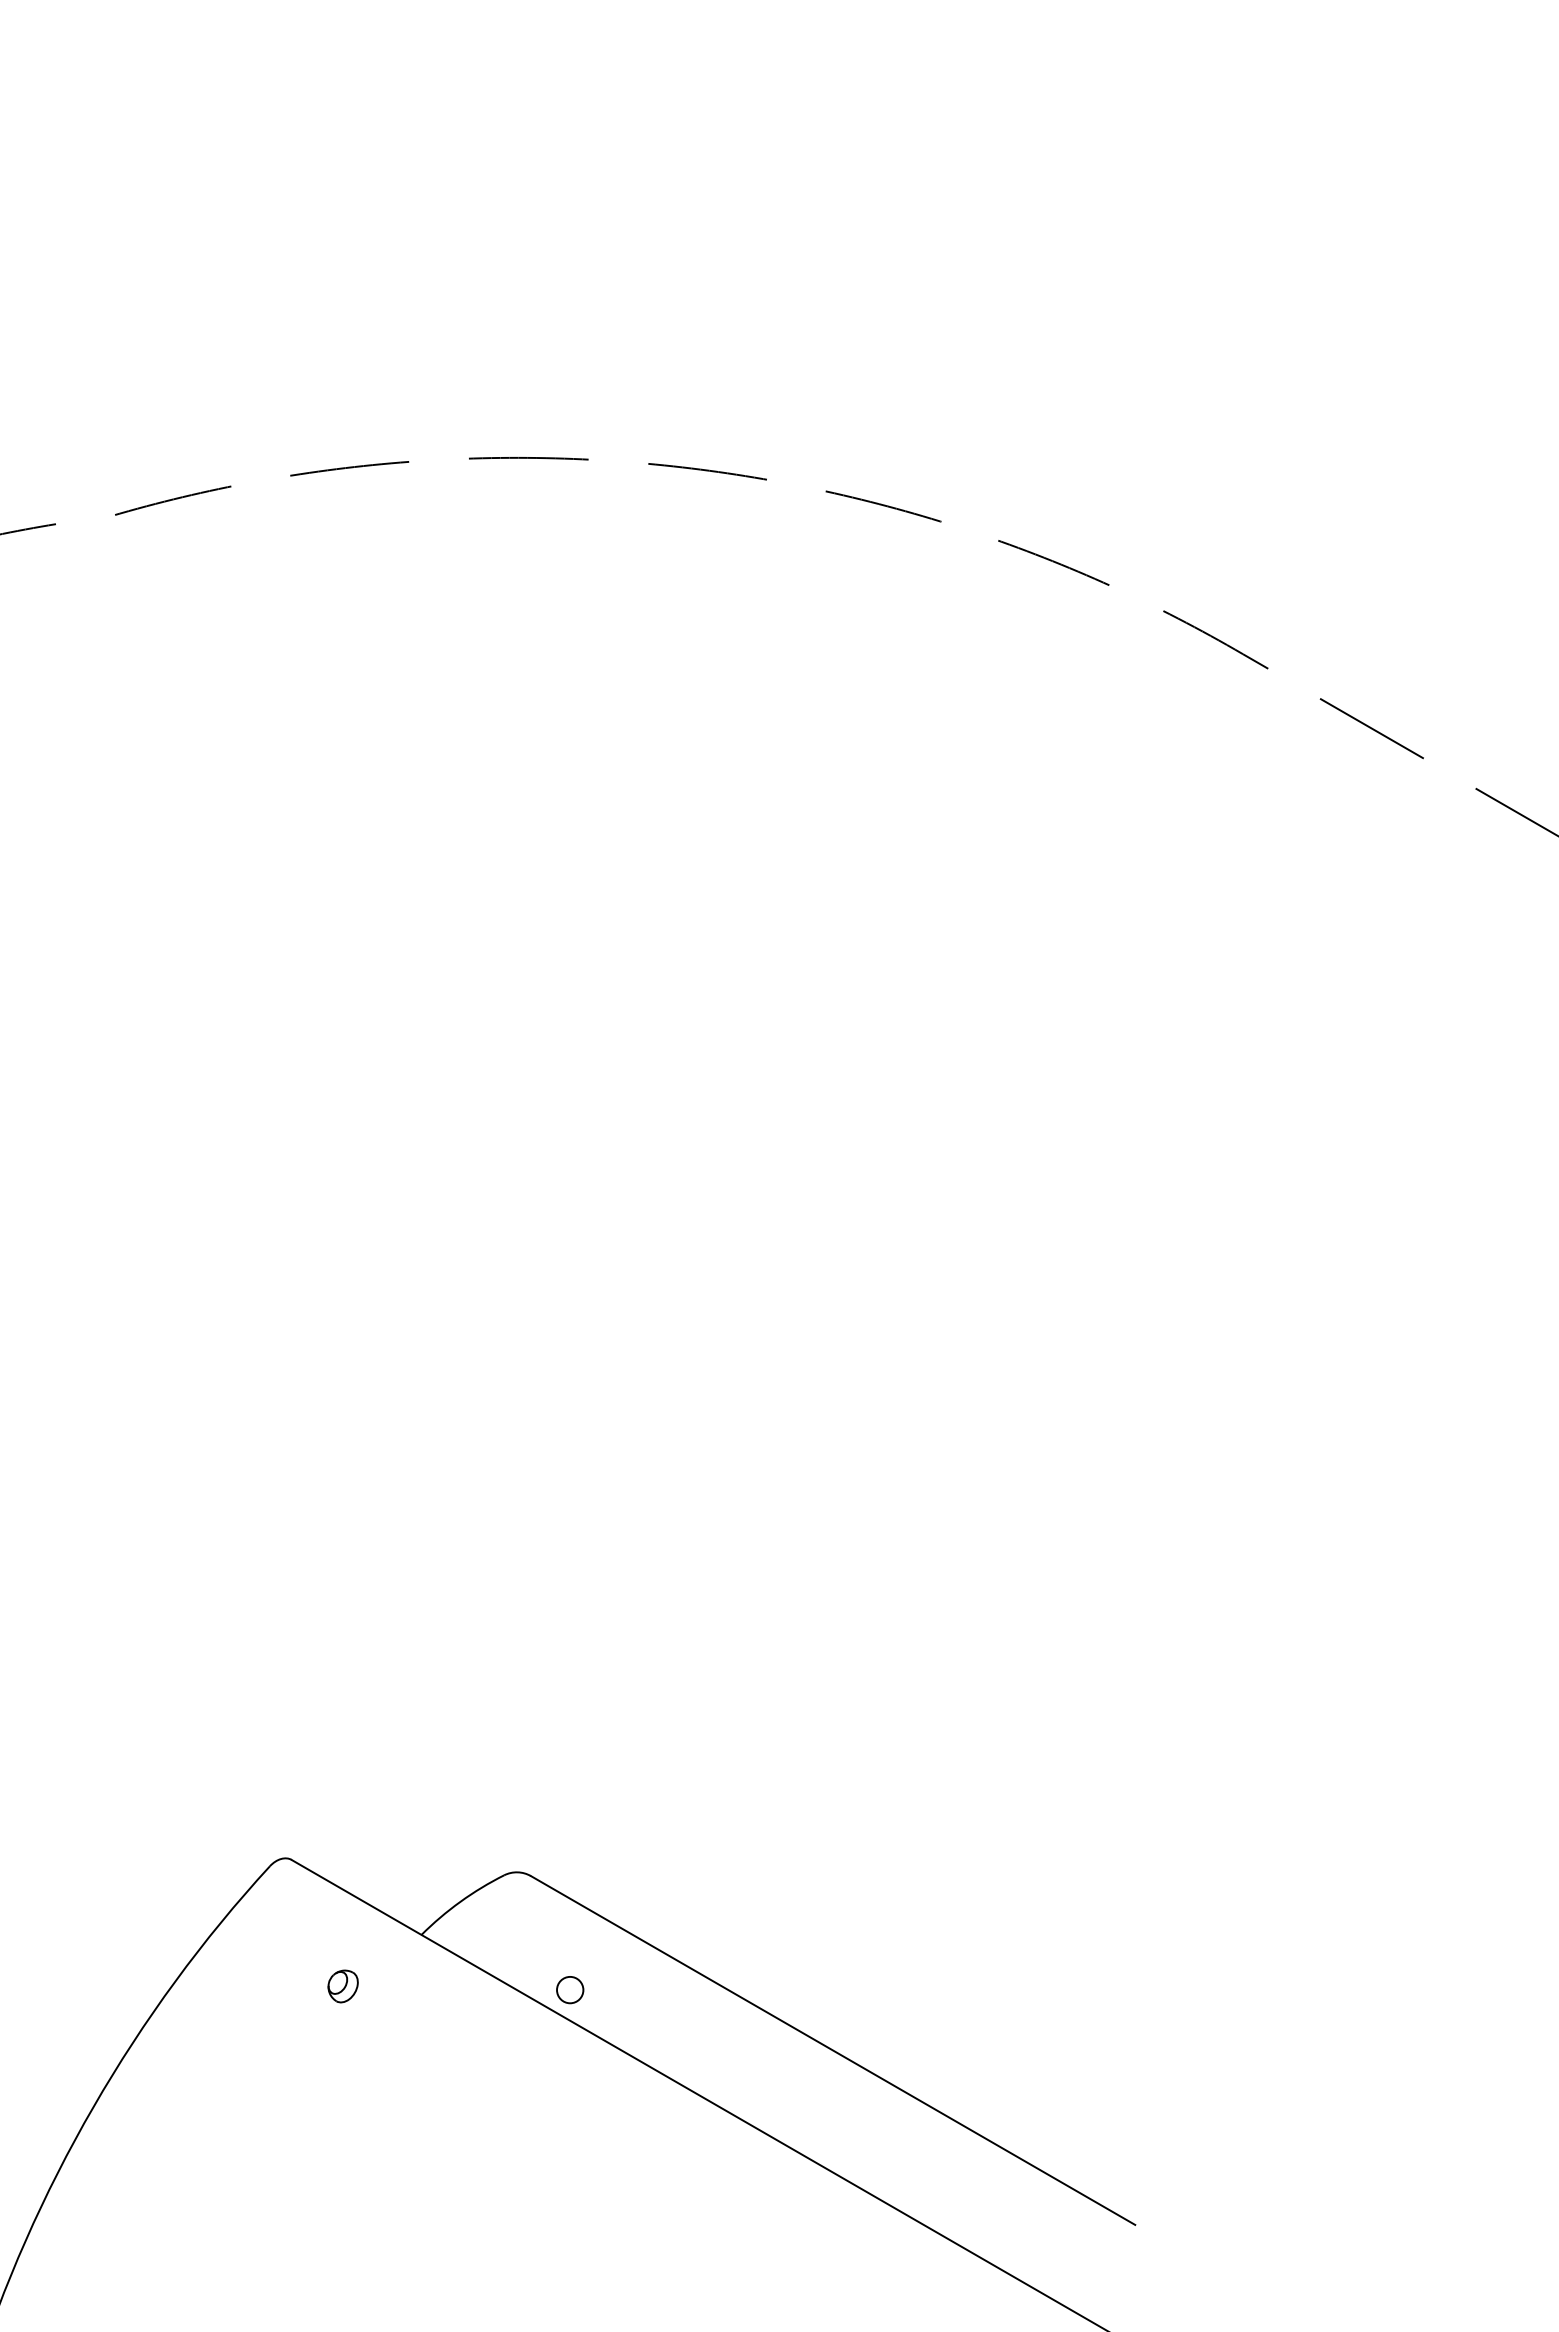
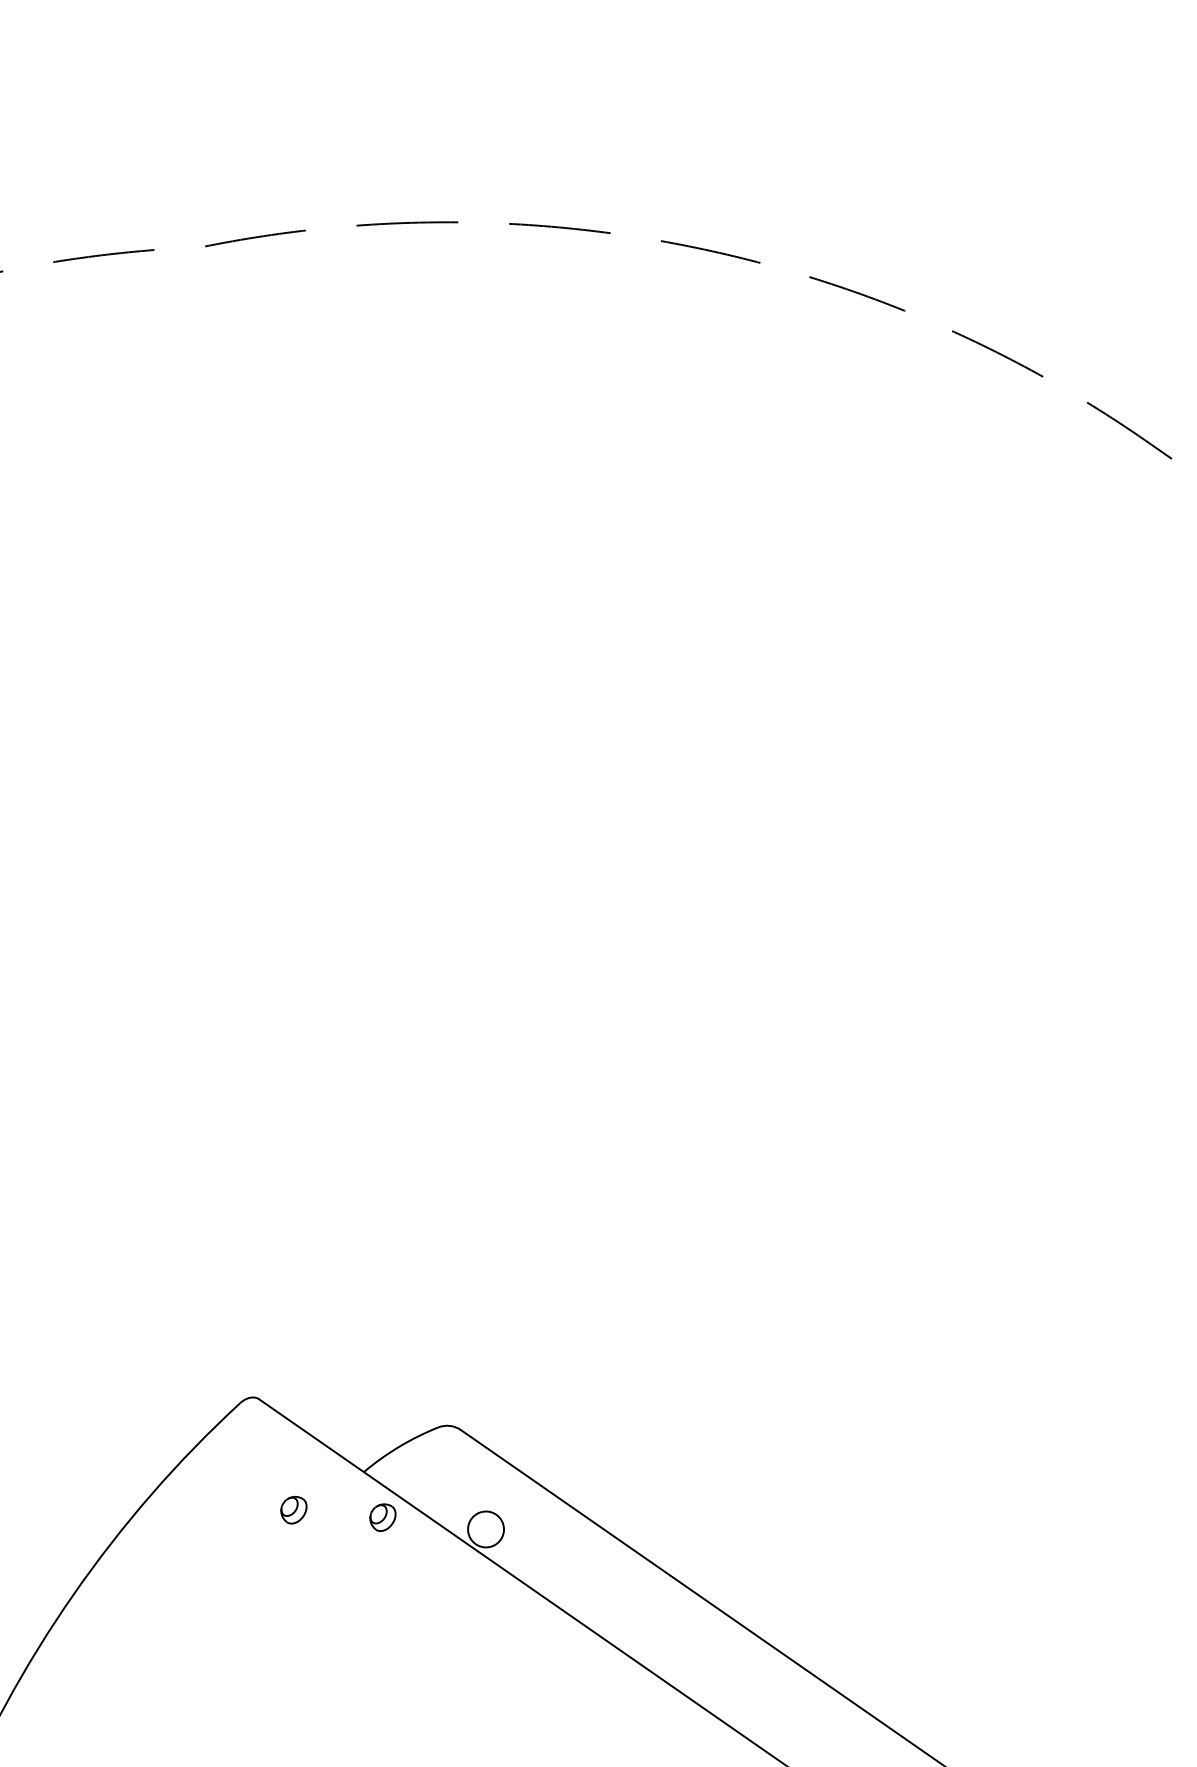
part: (447, 1986) -> (382, 1517), added
circle: (570, 1989) -> (486, 1528), size x1.6

